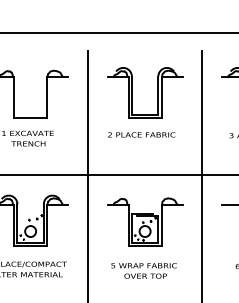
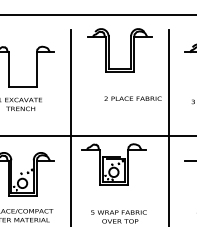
part: (157, 92) -> (130, 49), moved
text: (141, 134) -> (132, 98), moved
part: (145, 221) -> (114, 163), moved

